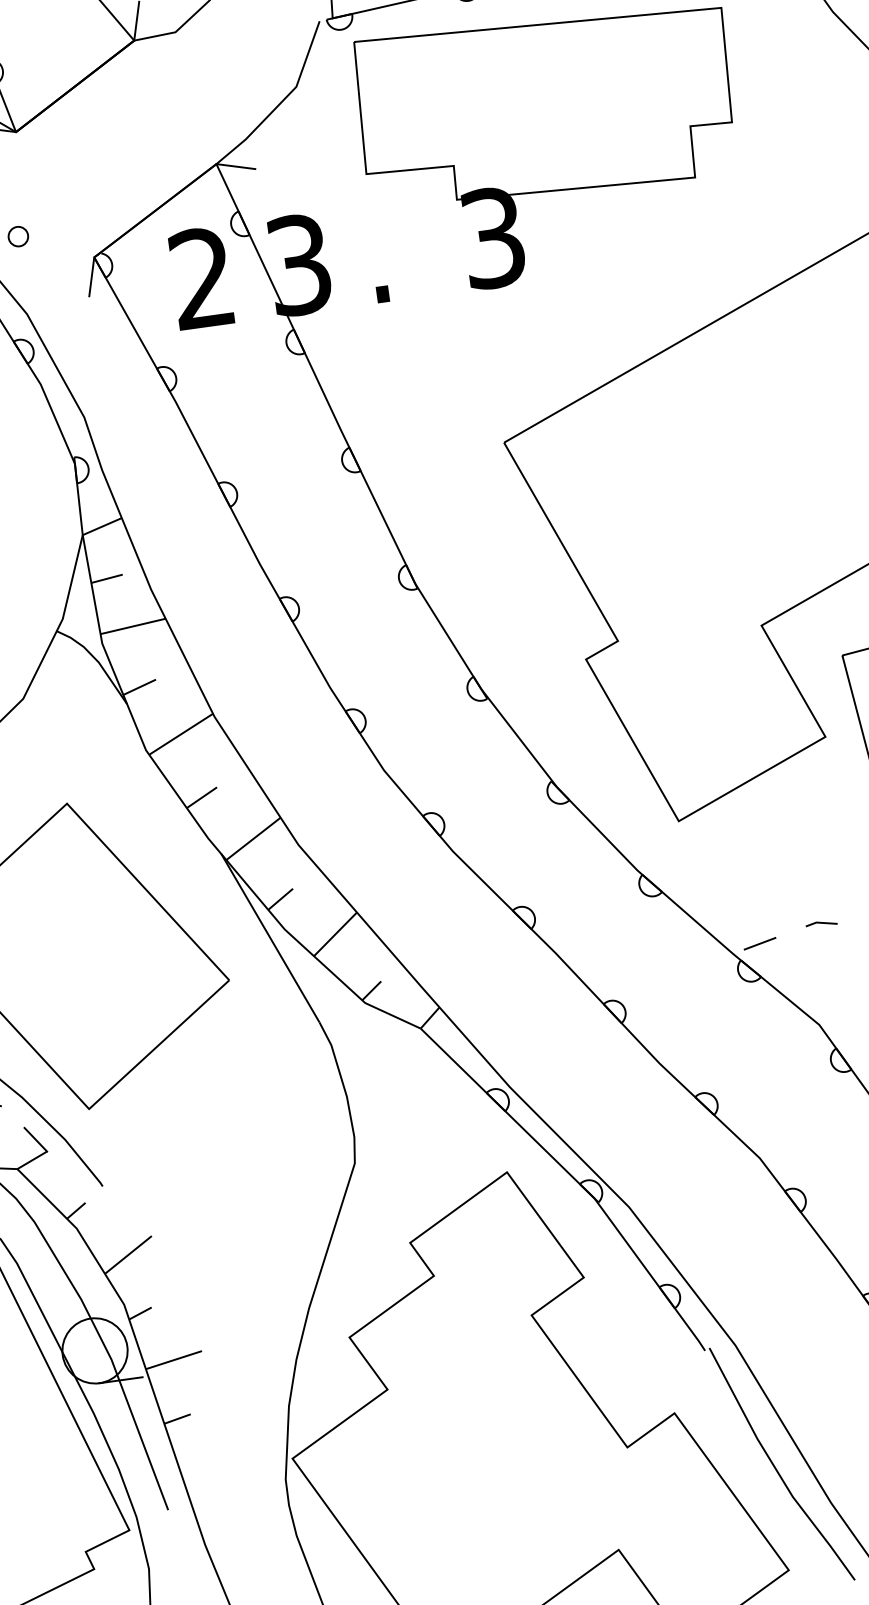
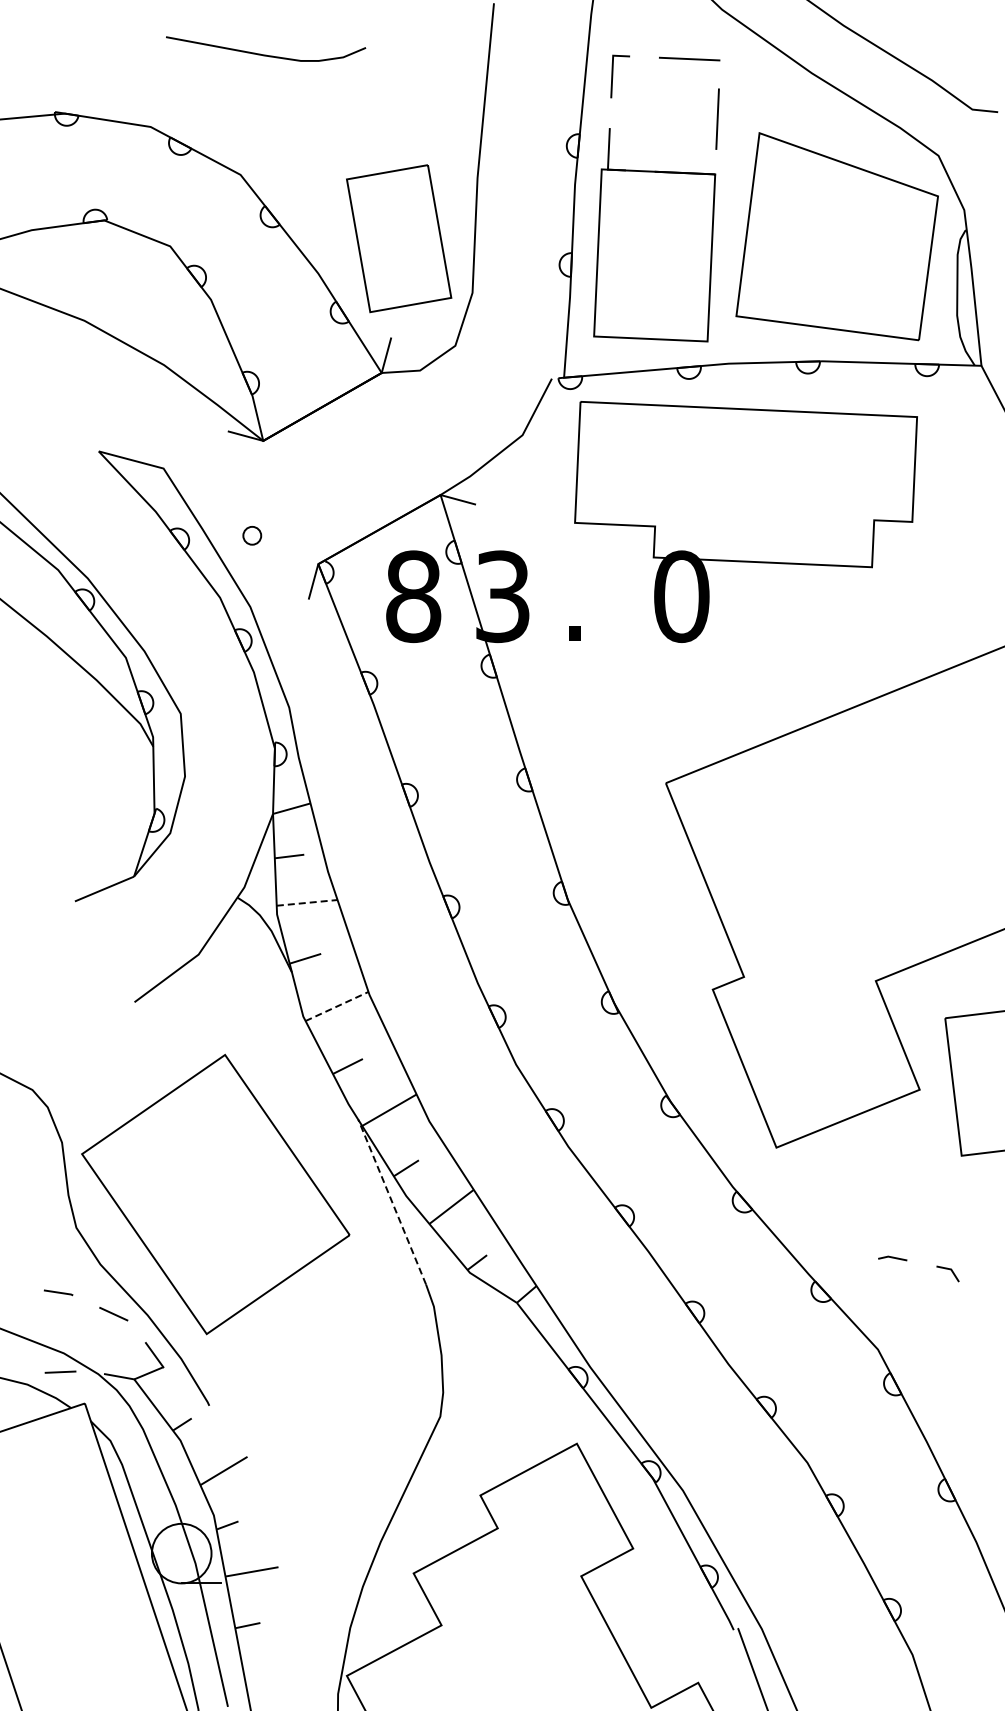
text: (492, 237) -> (681, 596), 3 -> 0
text: (202, 278) -> (413, 596), 2 -> 8
line: (133, 625) -> (307, 902), solid -> dashed
line: (180, 734) -> (336, 1006), solid -> dashed
line: (270, 937) -> (392, 1201), solid -> dashed
line: (759, 943) -> (834, 1268), removed

